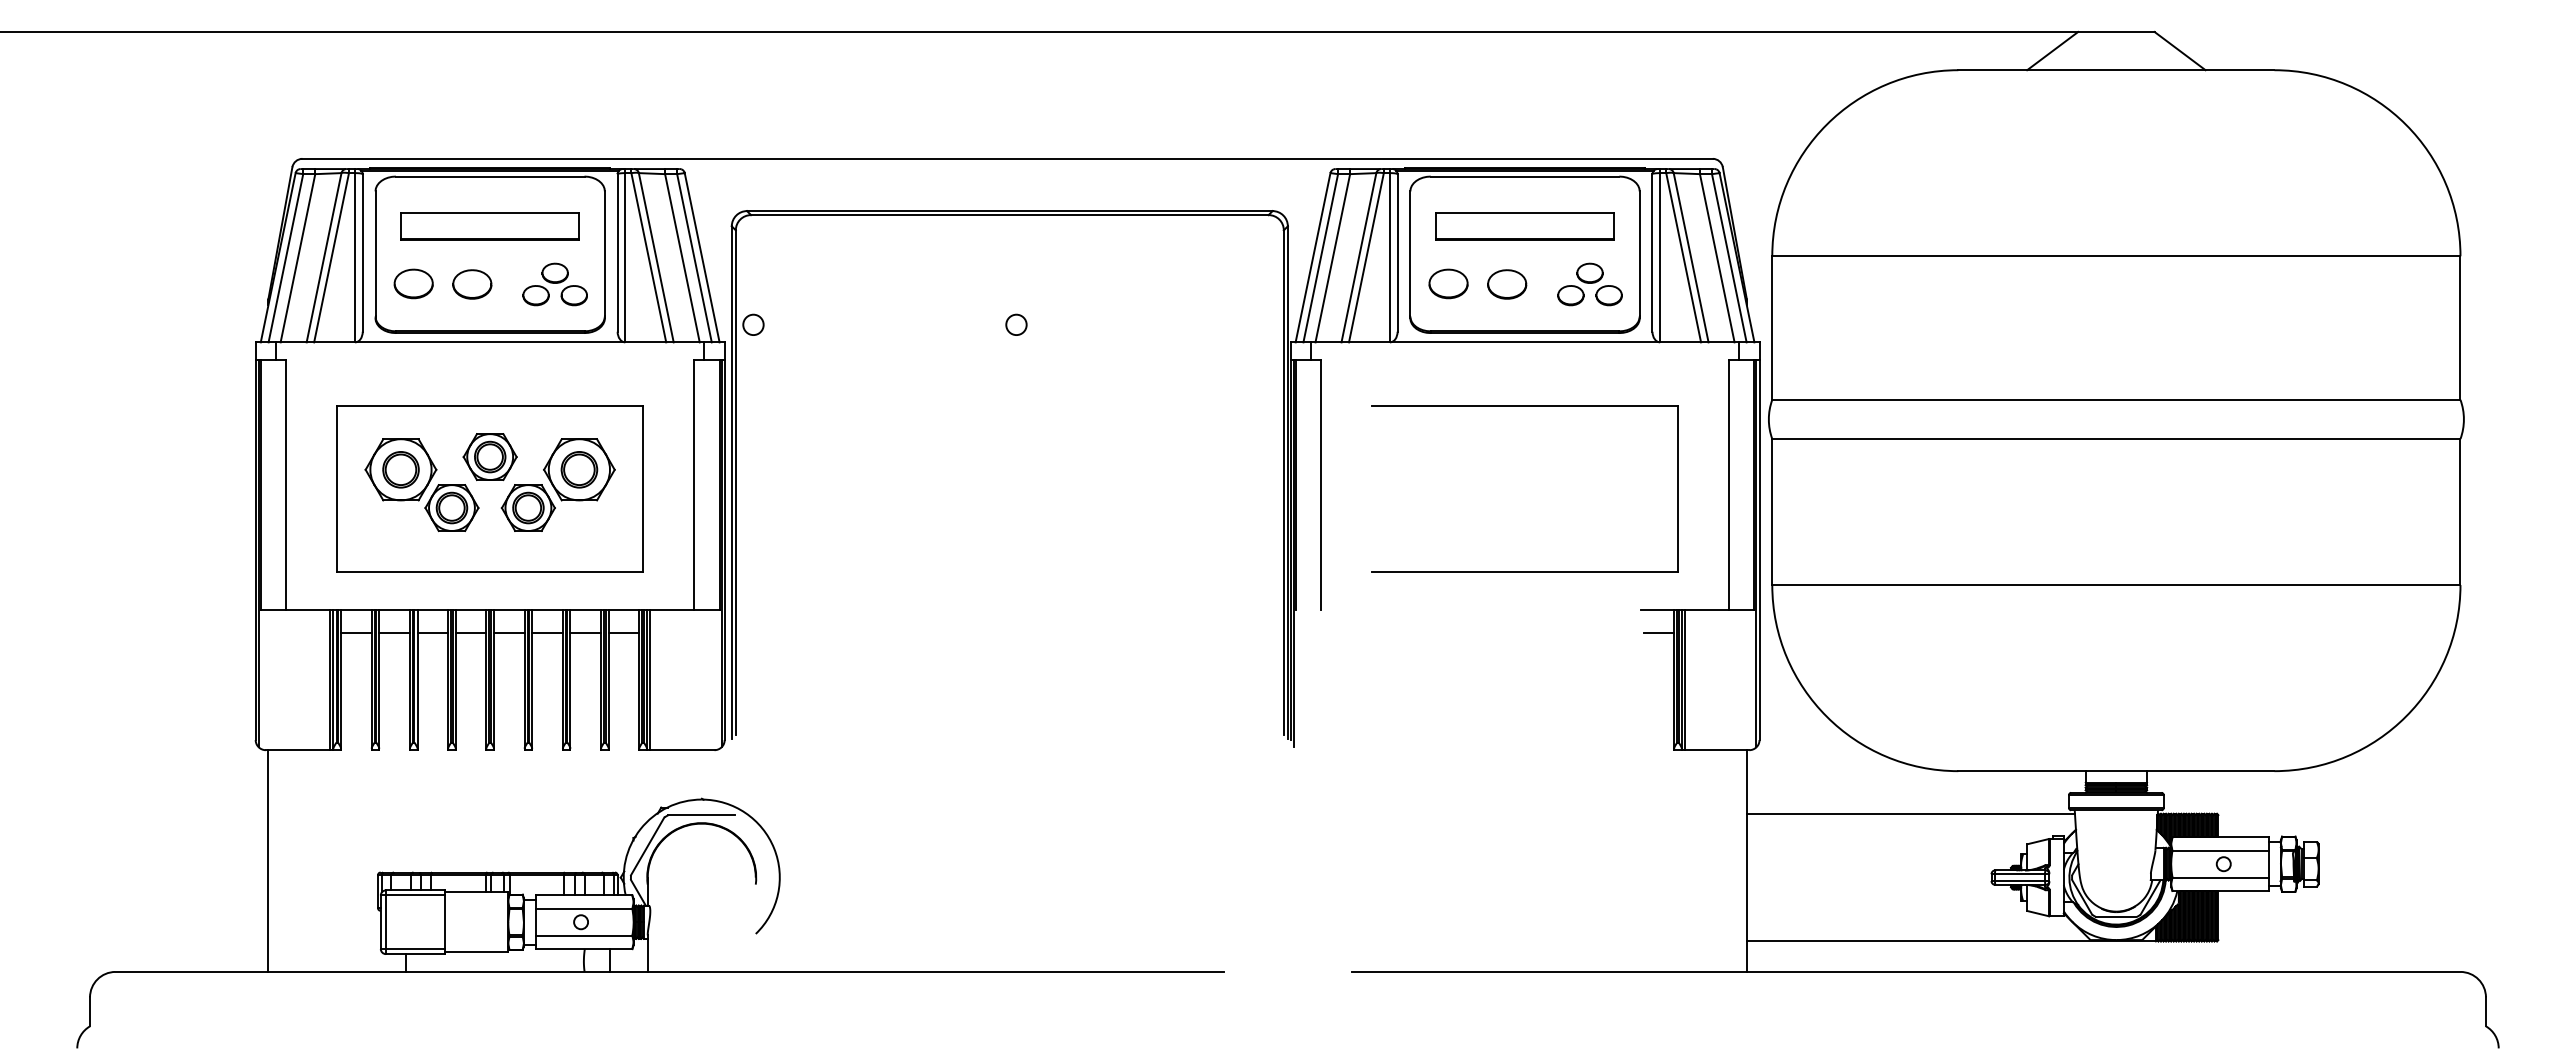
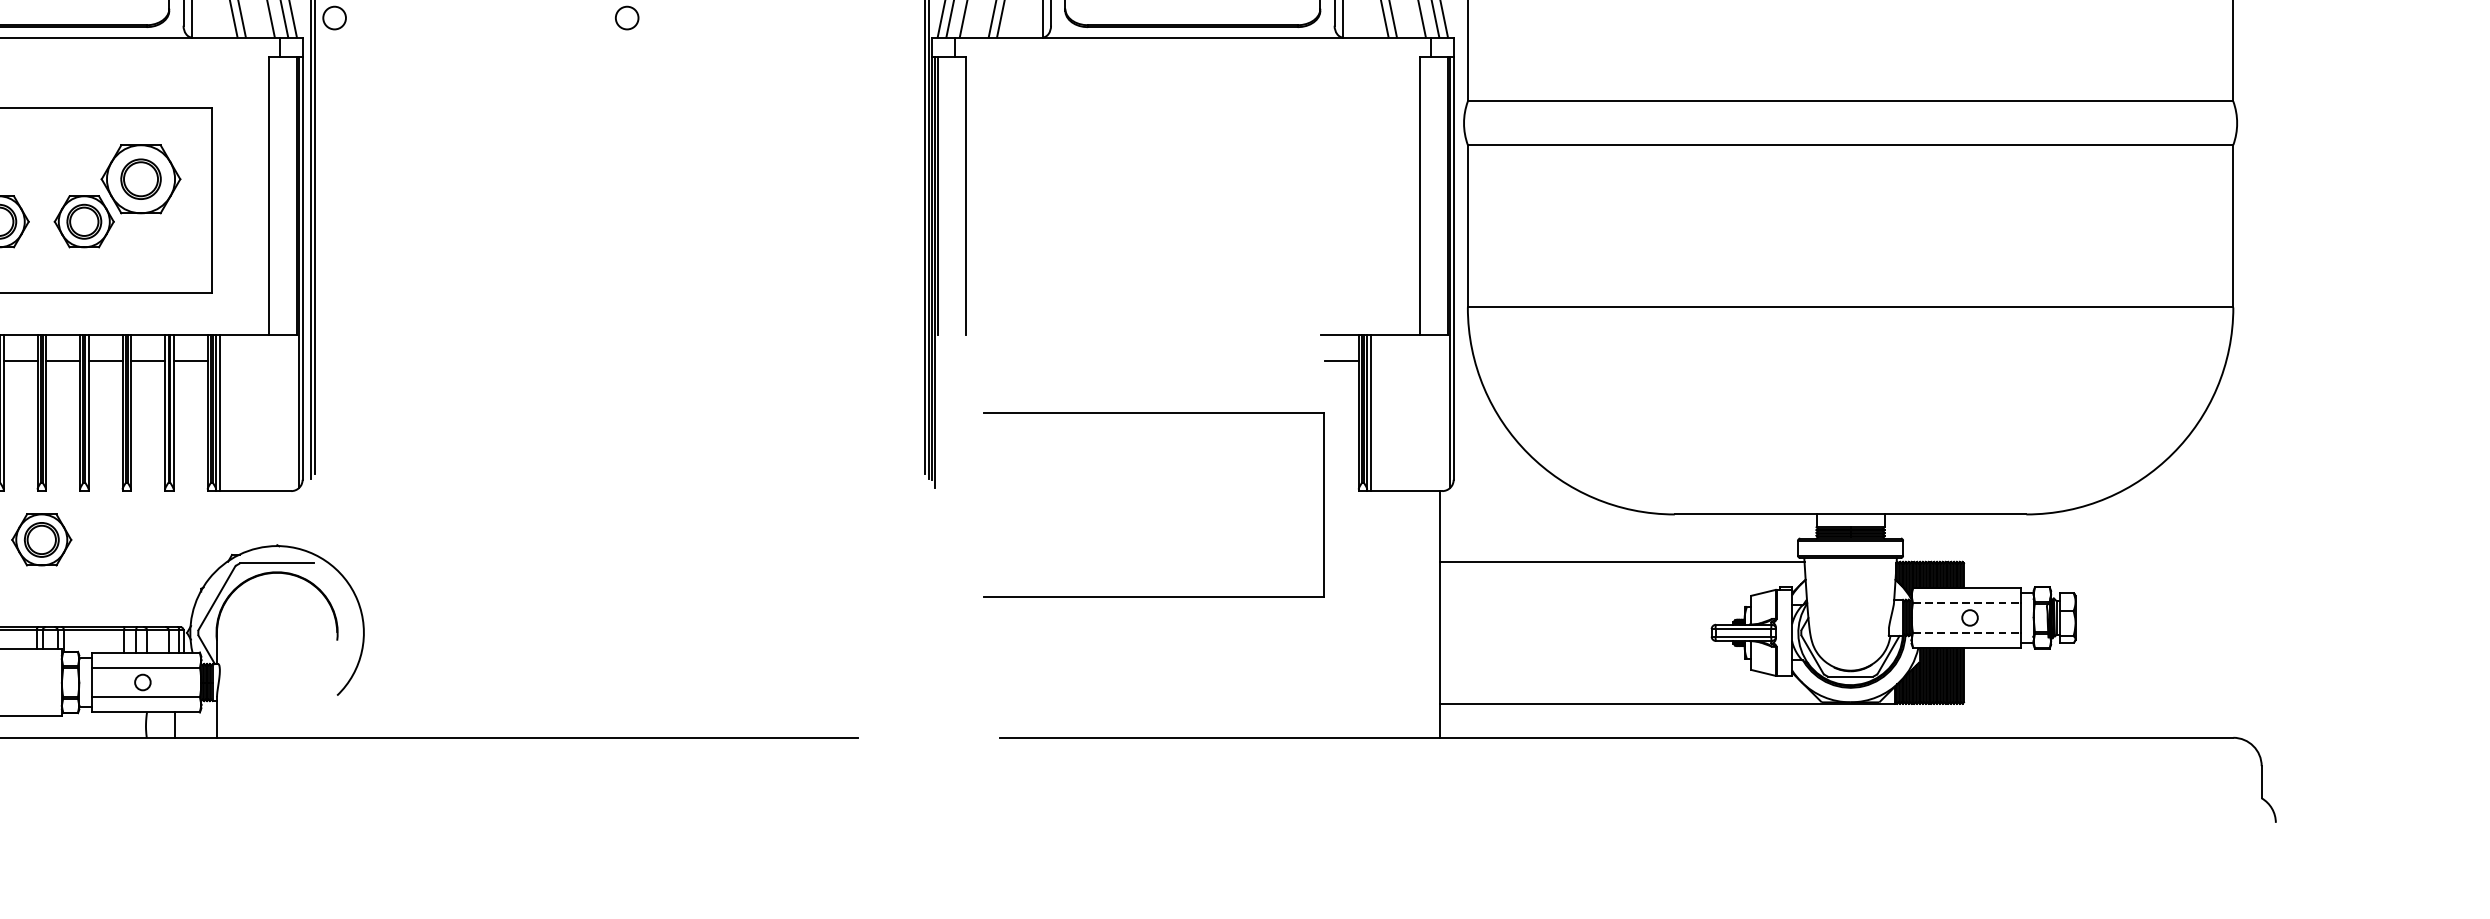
part: (1524, 406) -> (1153, 413), moved
part: (489, 457) -> (41, 540), moved
line: (2221, 850) -> (1967, 602), solid -> dashed
line: (2221, 877) -> (1967, 632), solid -> dashed

